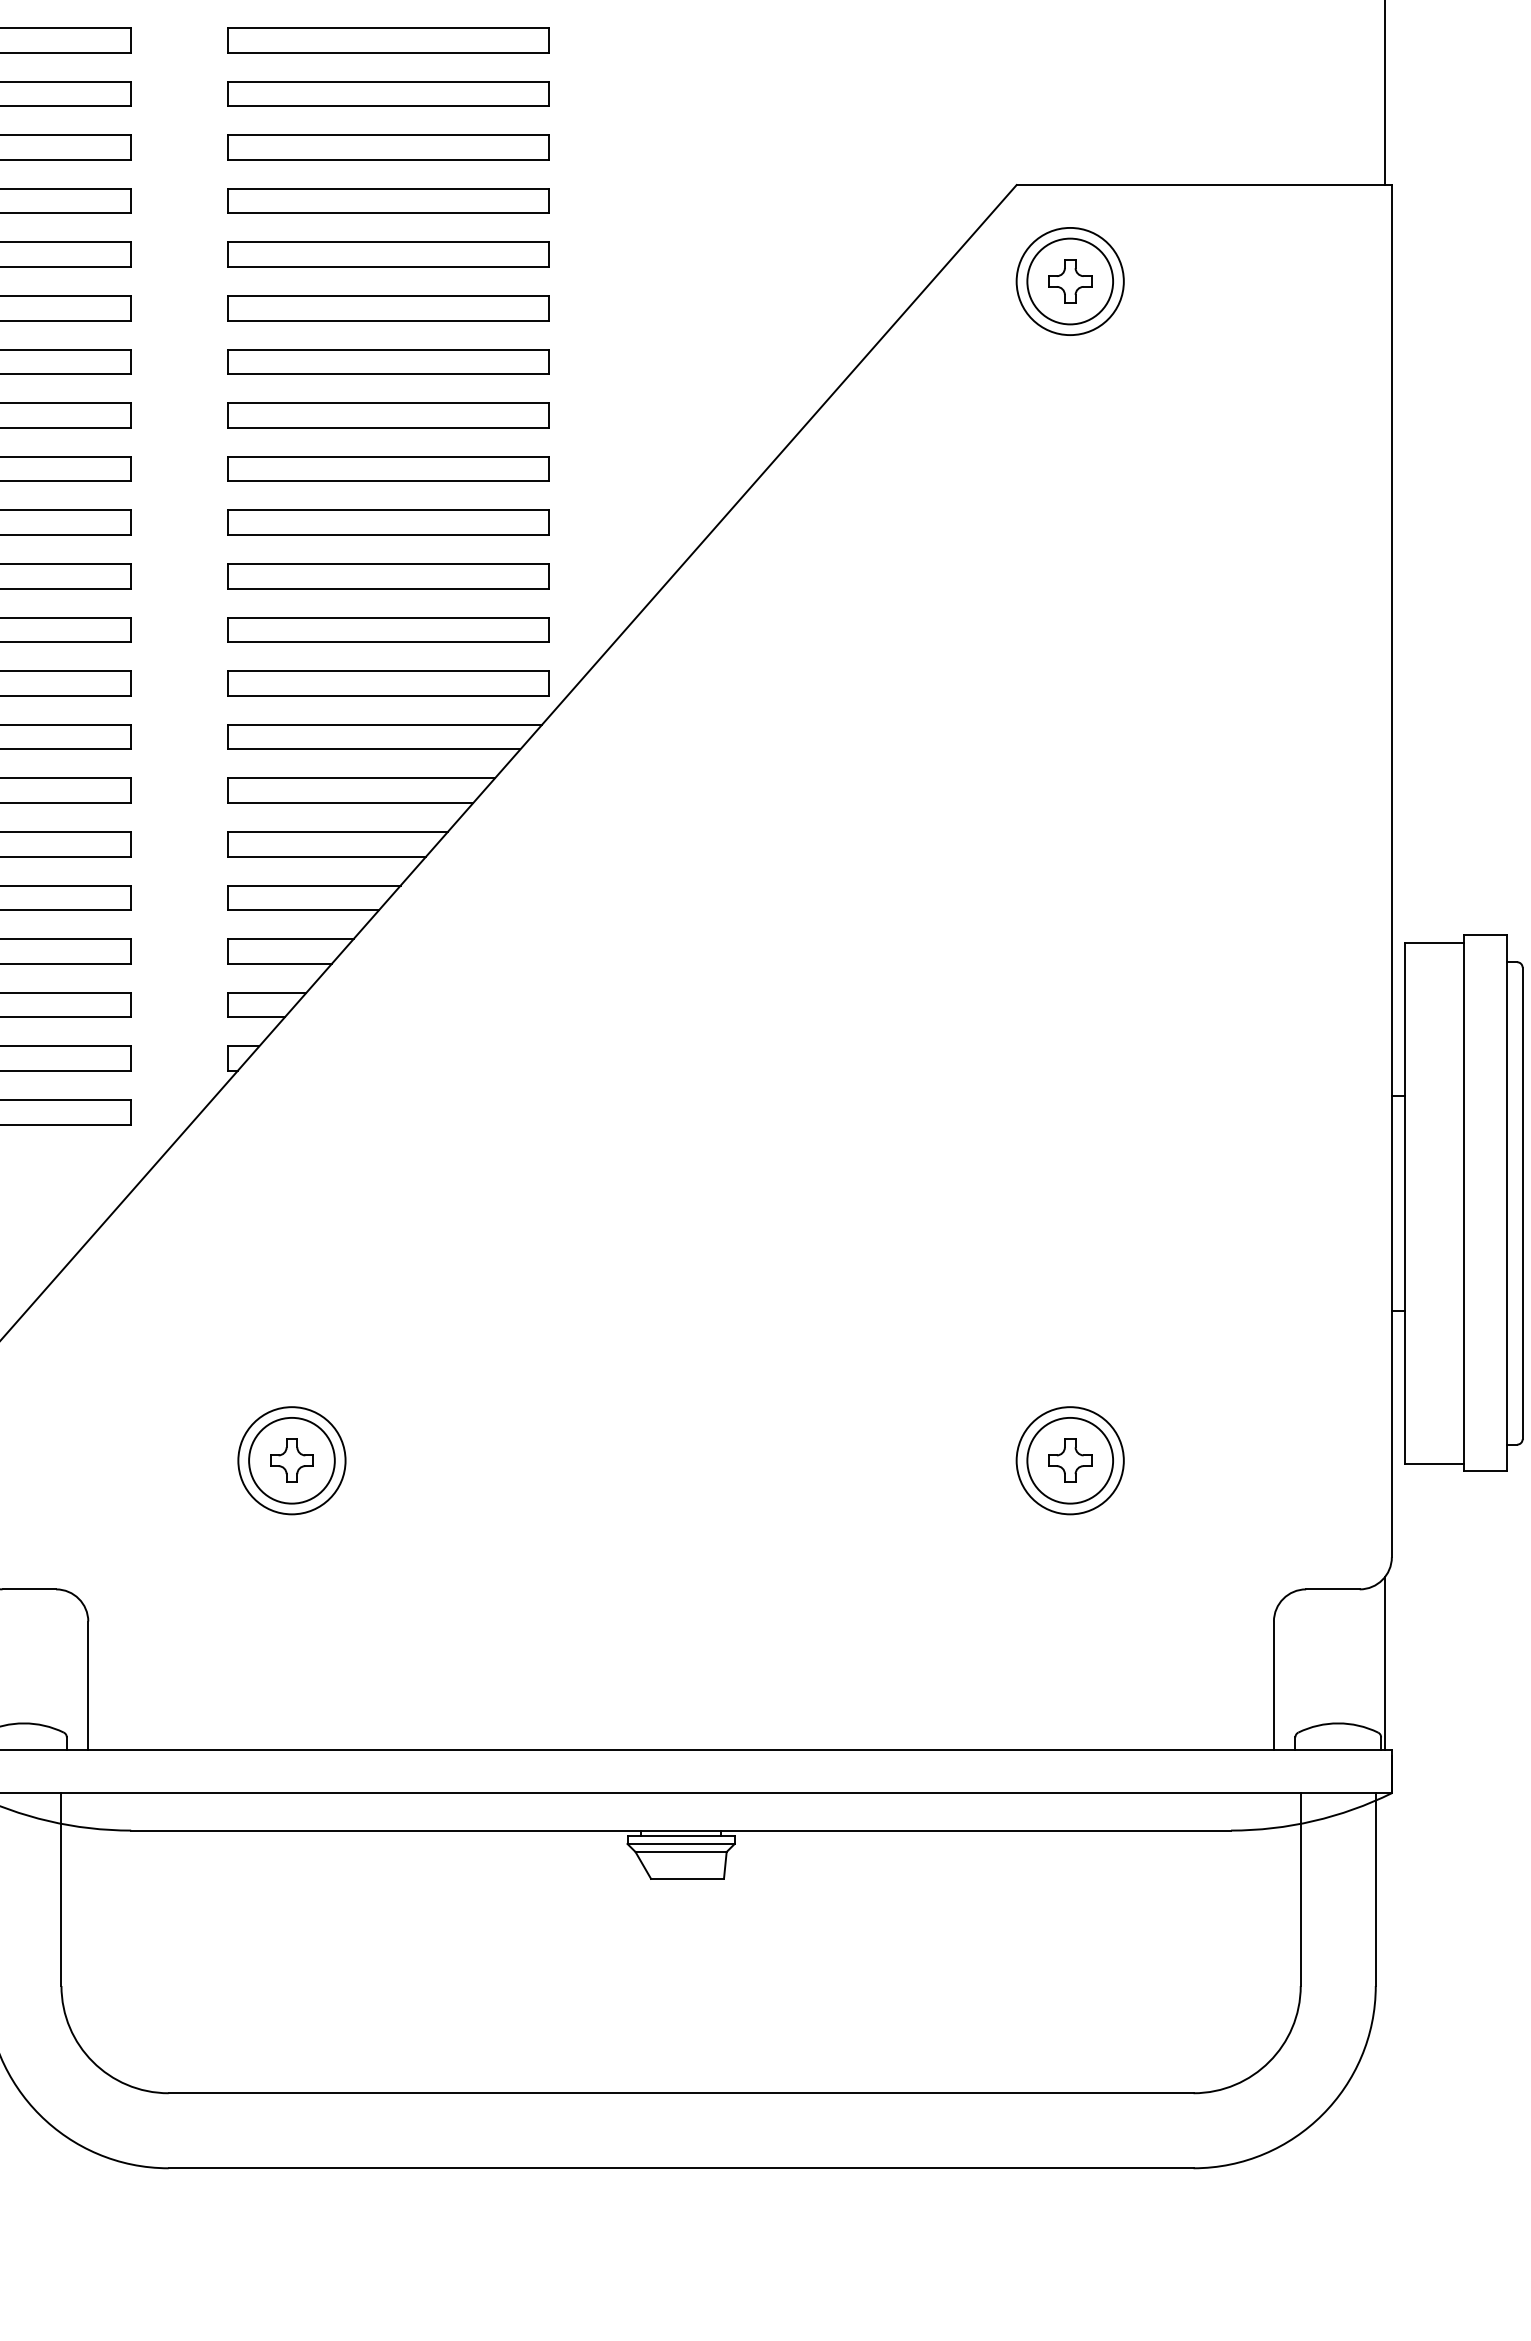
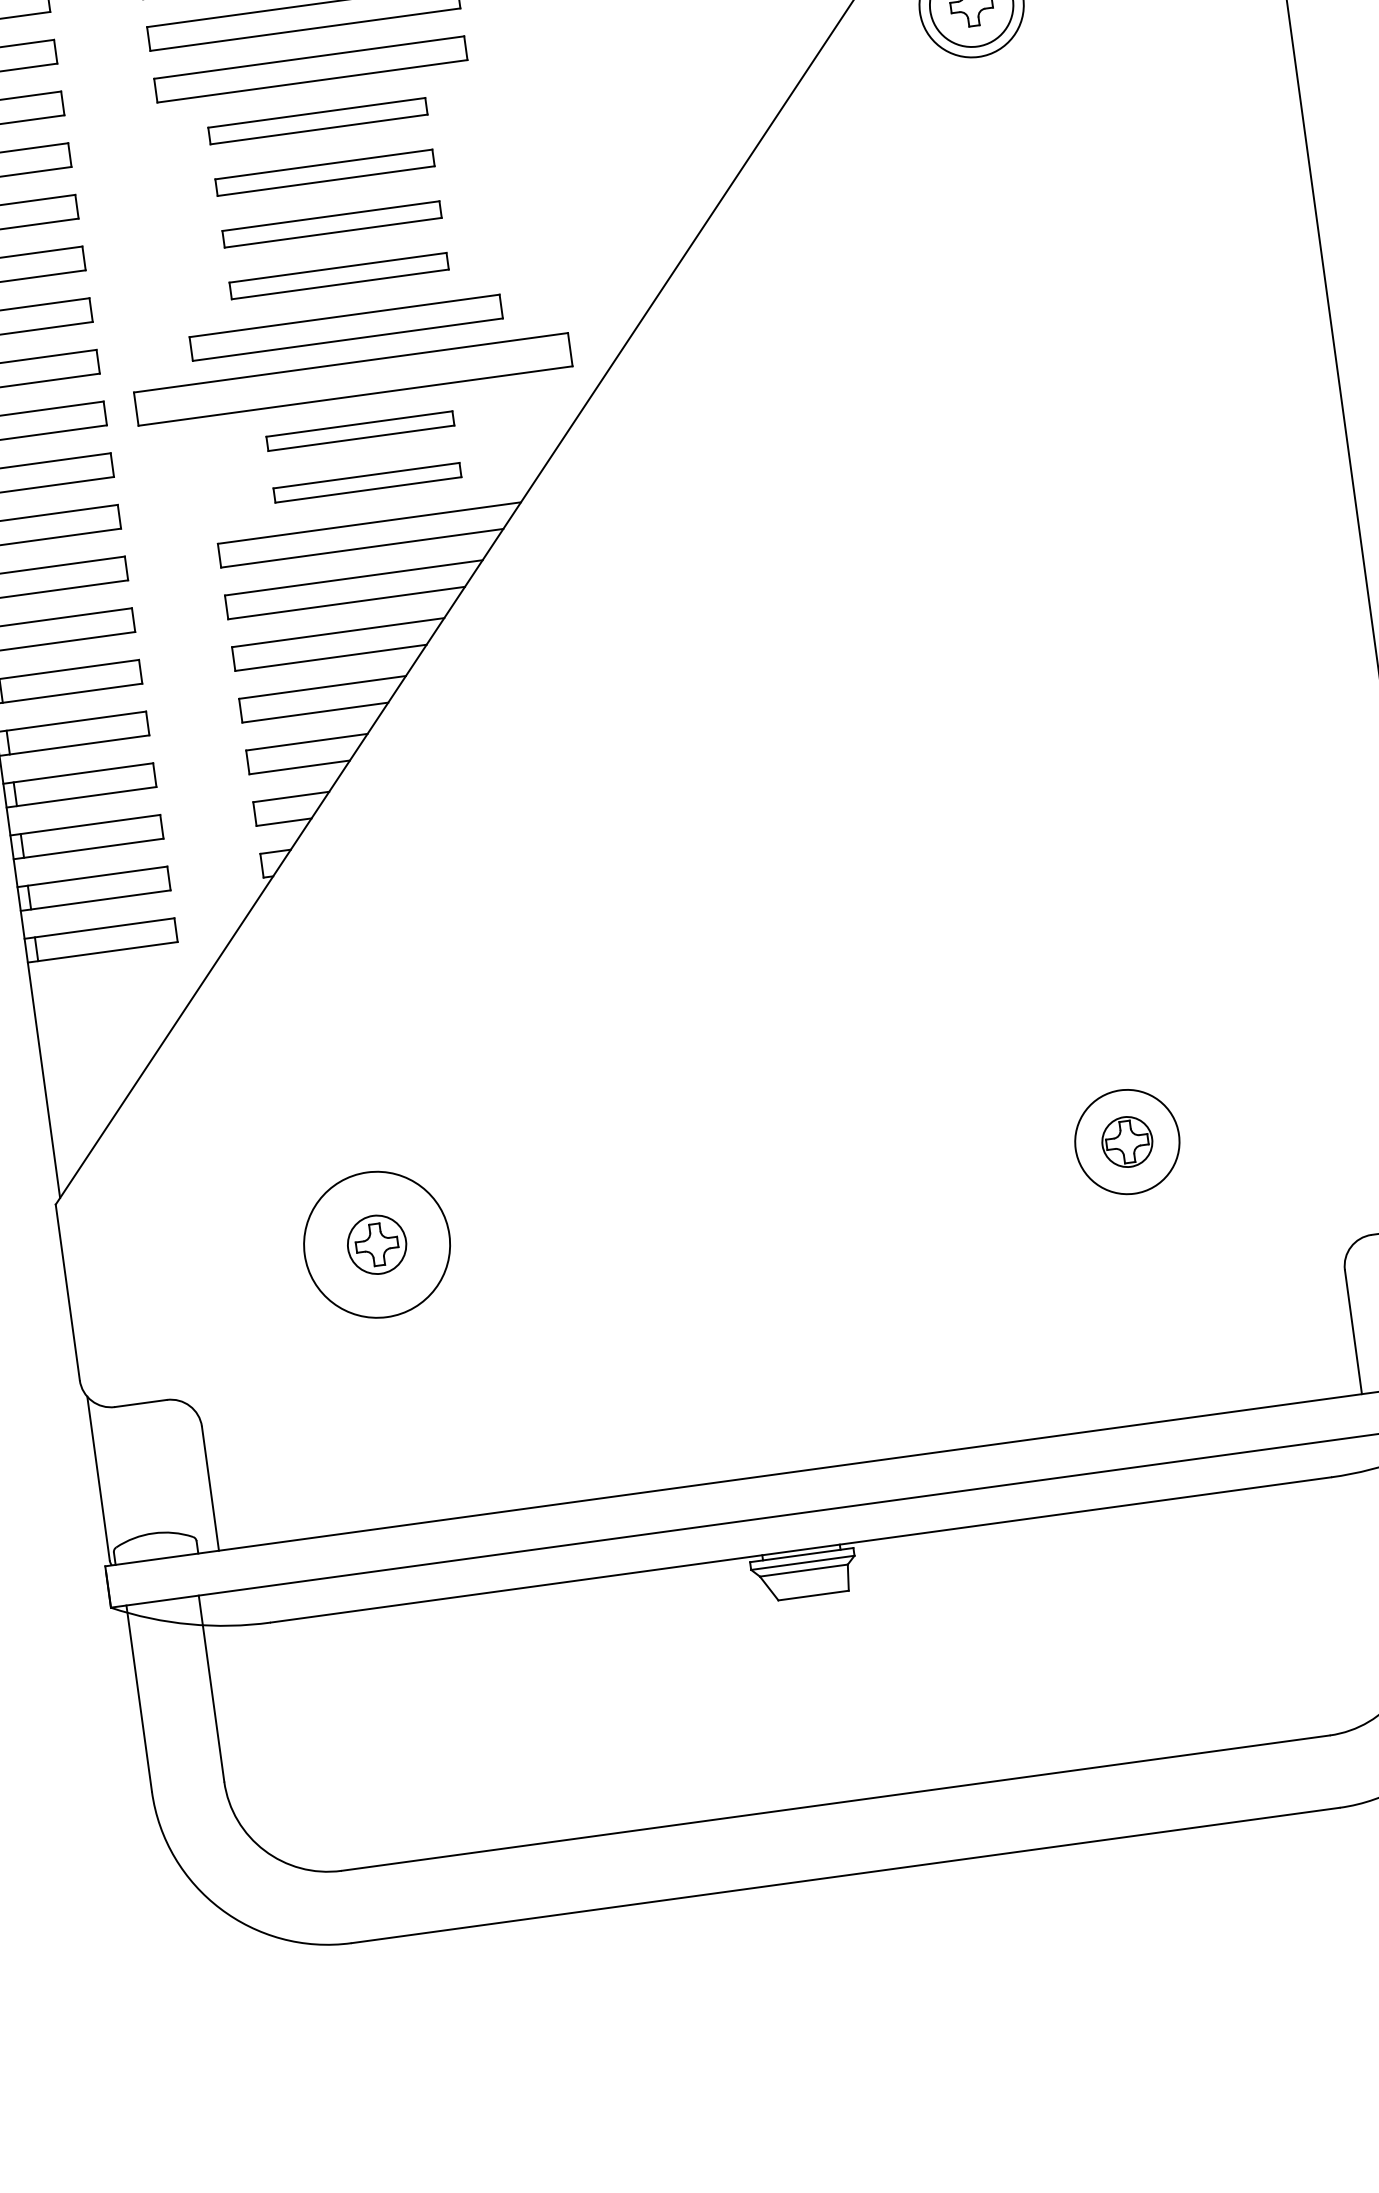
part: (388, 308) -> (318, 121), size x0.7
part: (388, 361) -> (325, 172), size x0.7
part: (388, 415) -> (332, 224), size x0.7
part: (388, 468) -> (339, 275), size x0.7
part: (388, 576) -> (353, 379), size x1.4
part: (388, 629) -> (360, 430), size x0.6
part: (388, 683) -> (367, 482), size x0.6
circle: (291, 1460) -> (376, 1244), size x0.7
circle: (291, 1460) -> (376, 1244), size x1.4
circle: (1070, 1460) -> (1127, 1141), size x0.6

